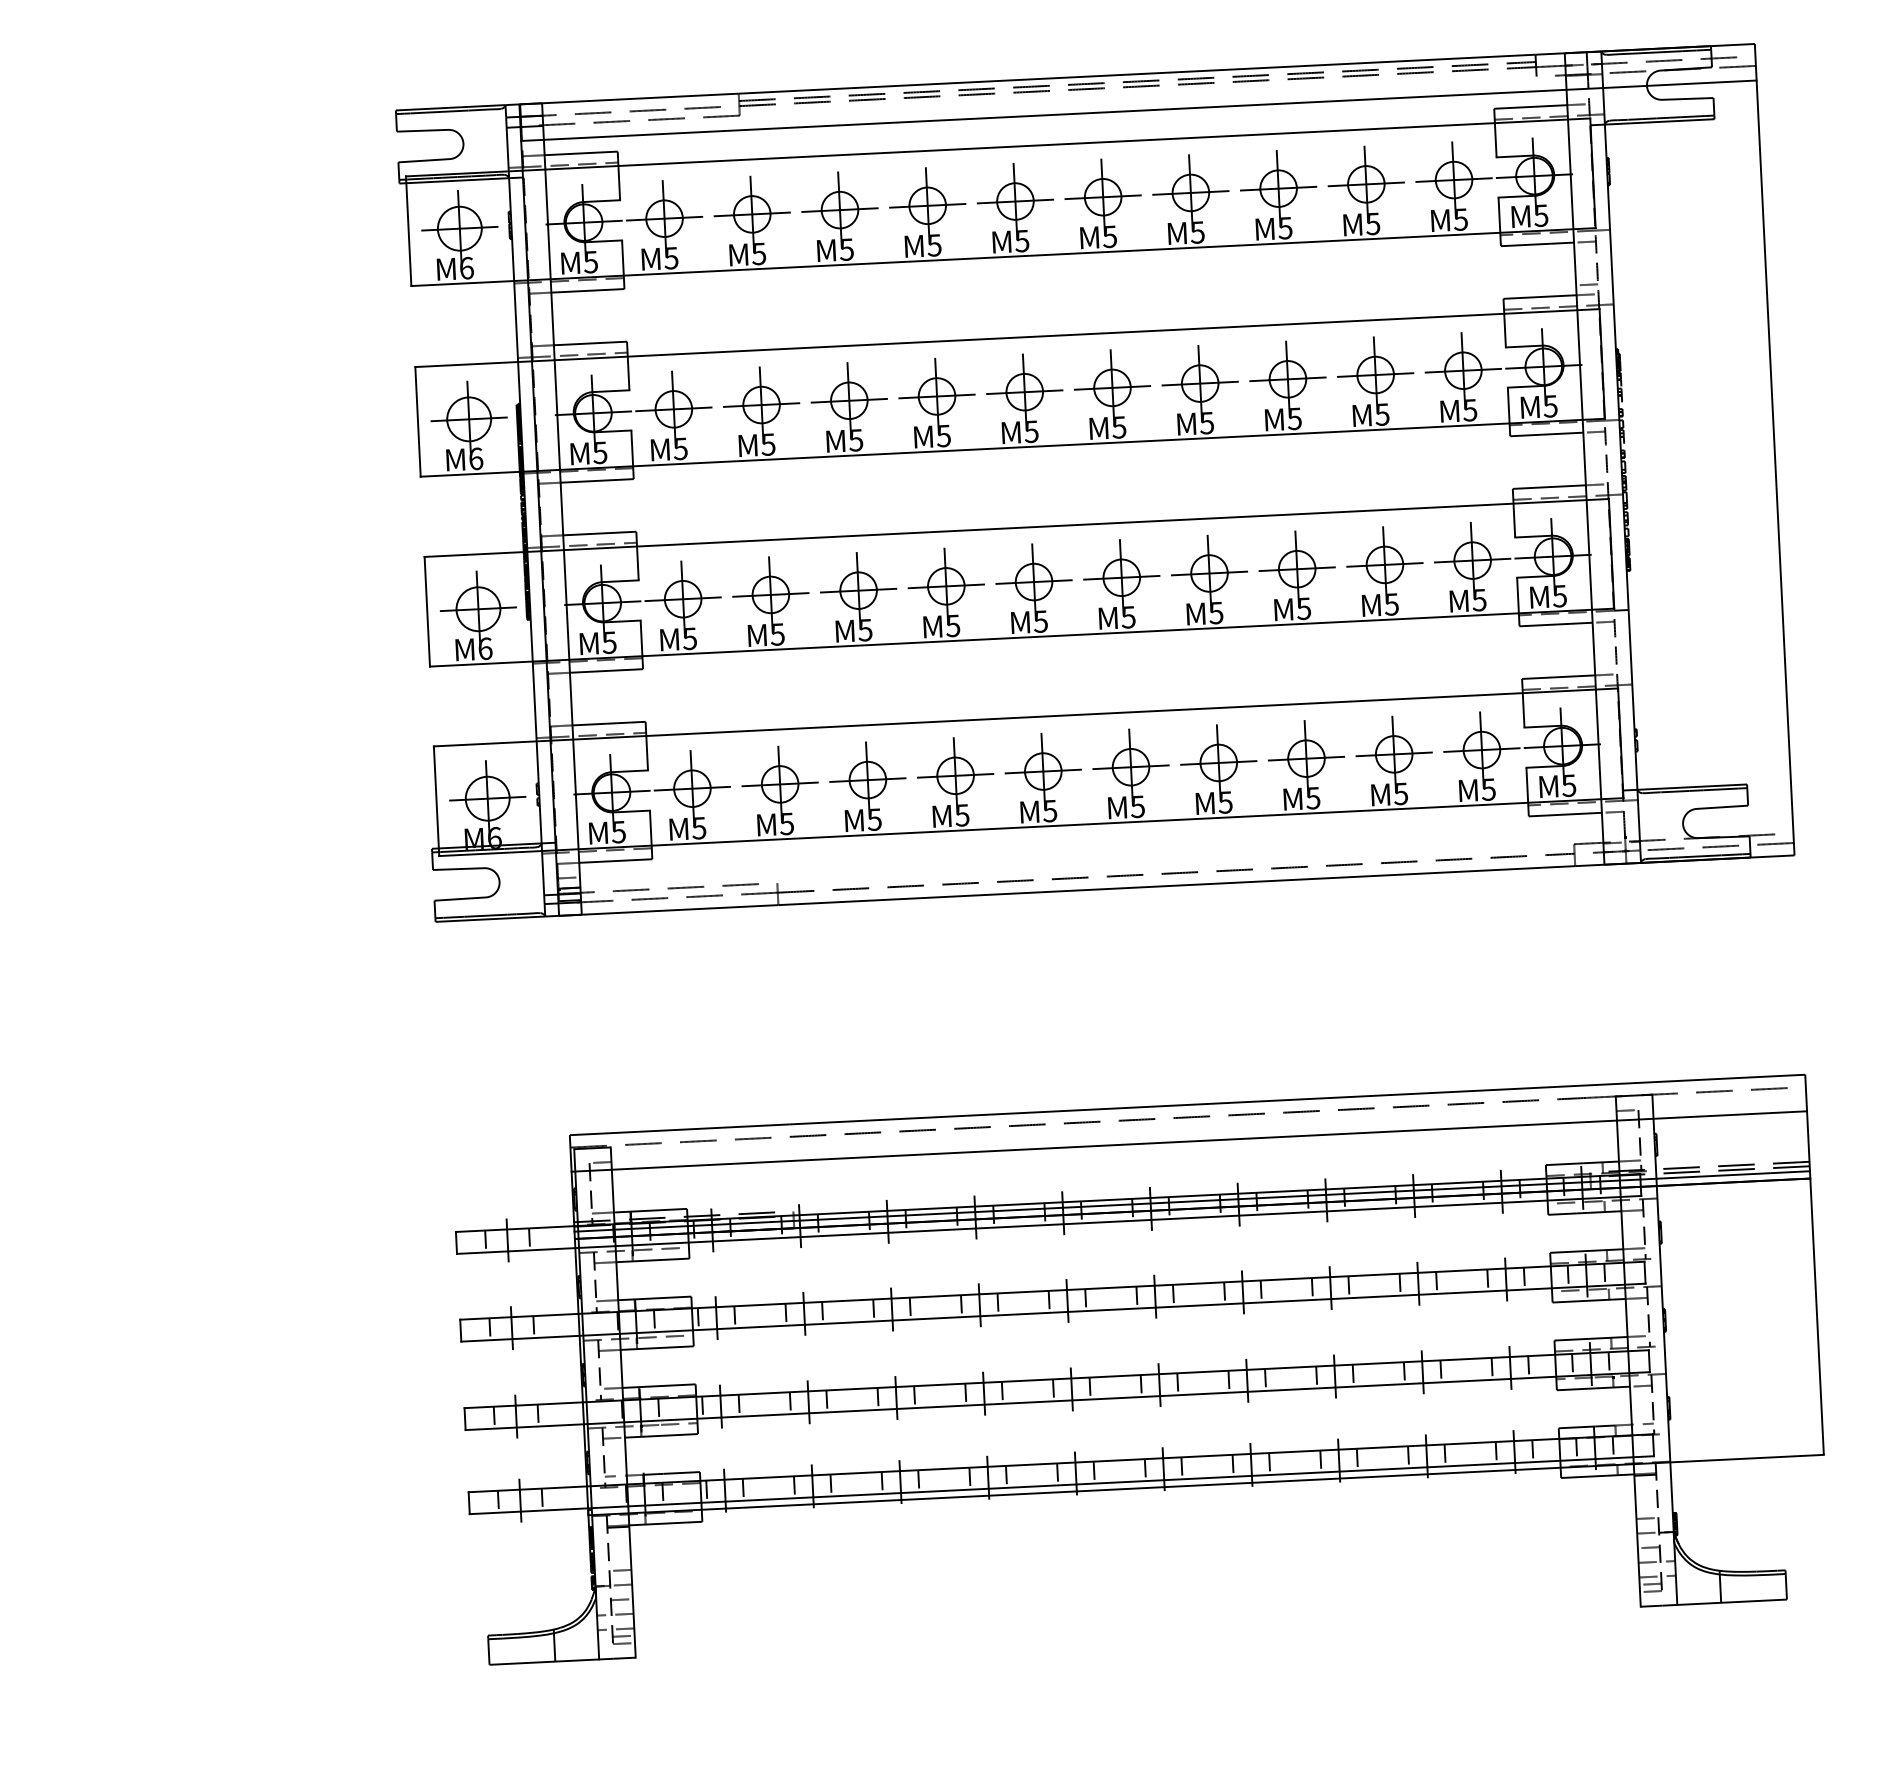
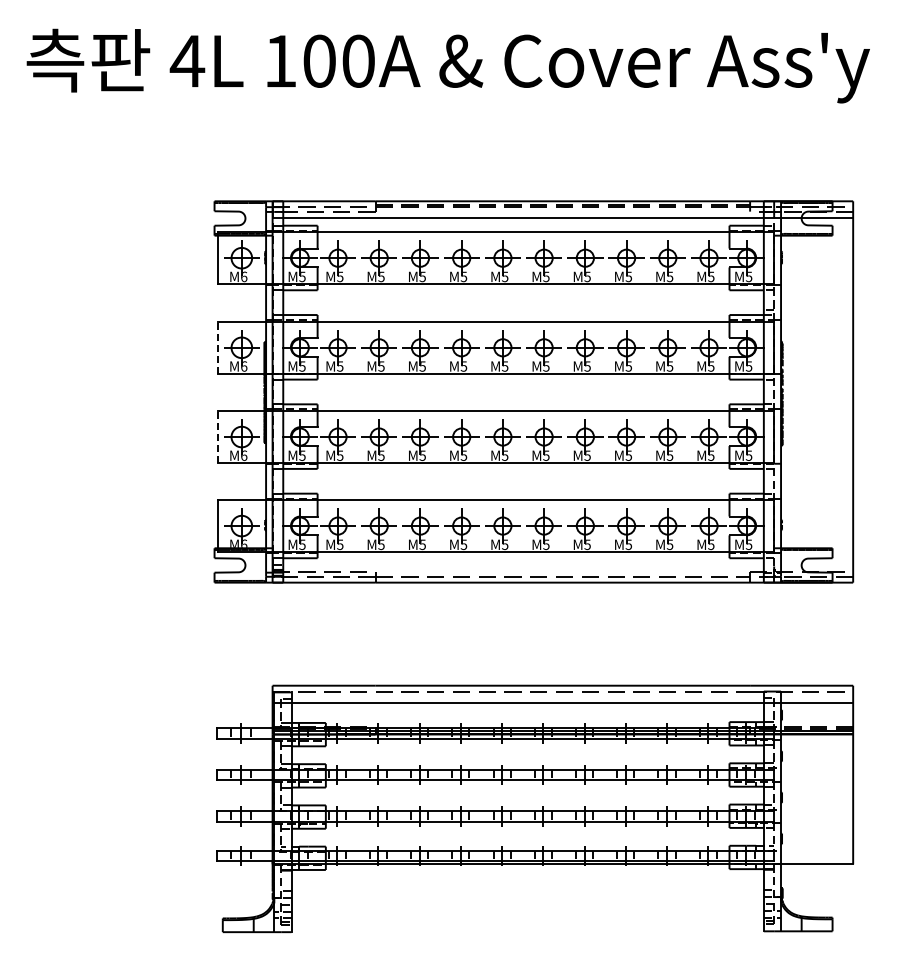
line: (417, 421) -> (217, 347), solid -> dashed
line: (426, 612) -> (217, 437), solid -> dashed

